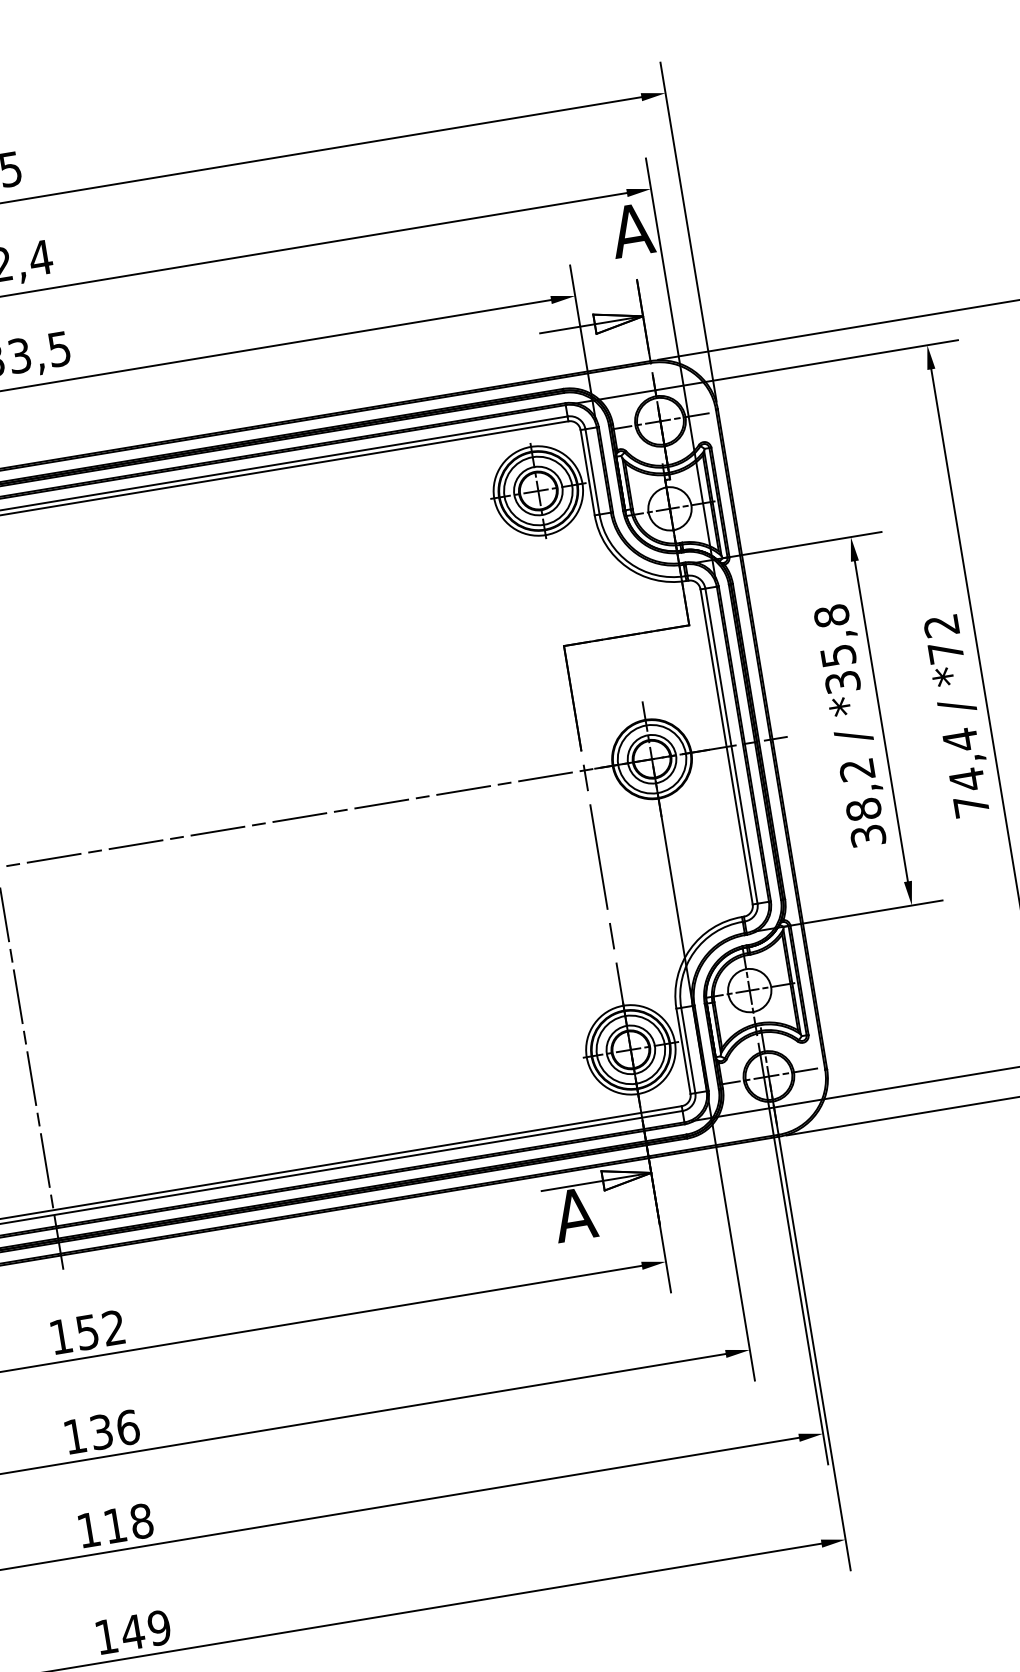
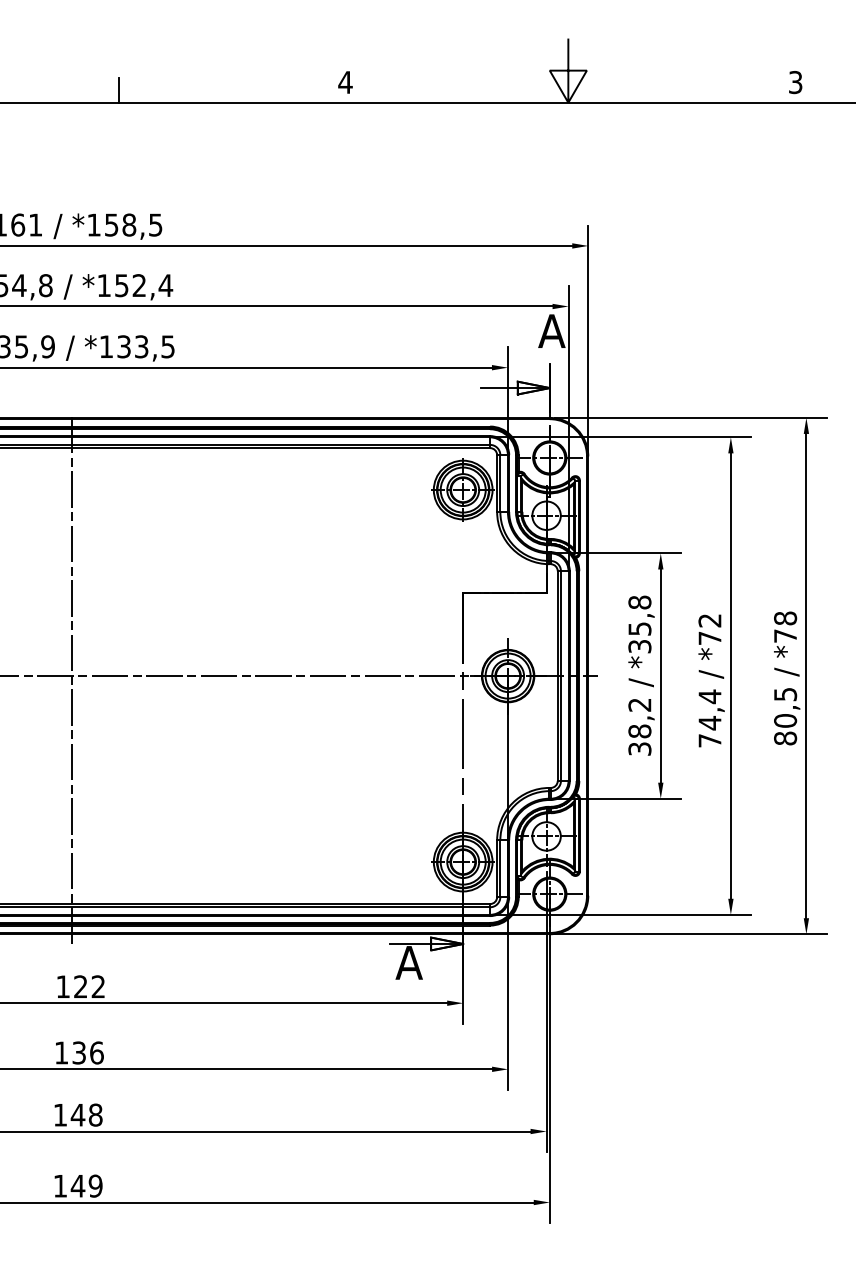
text: (86, 1331) -> (80, 986), 152 -> 122
text: (114, 1526) -> (77, 1115), 118 -> 148

